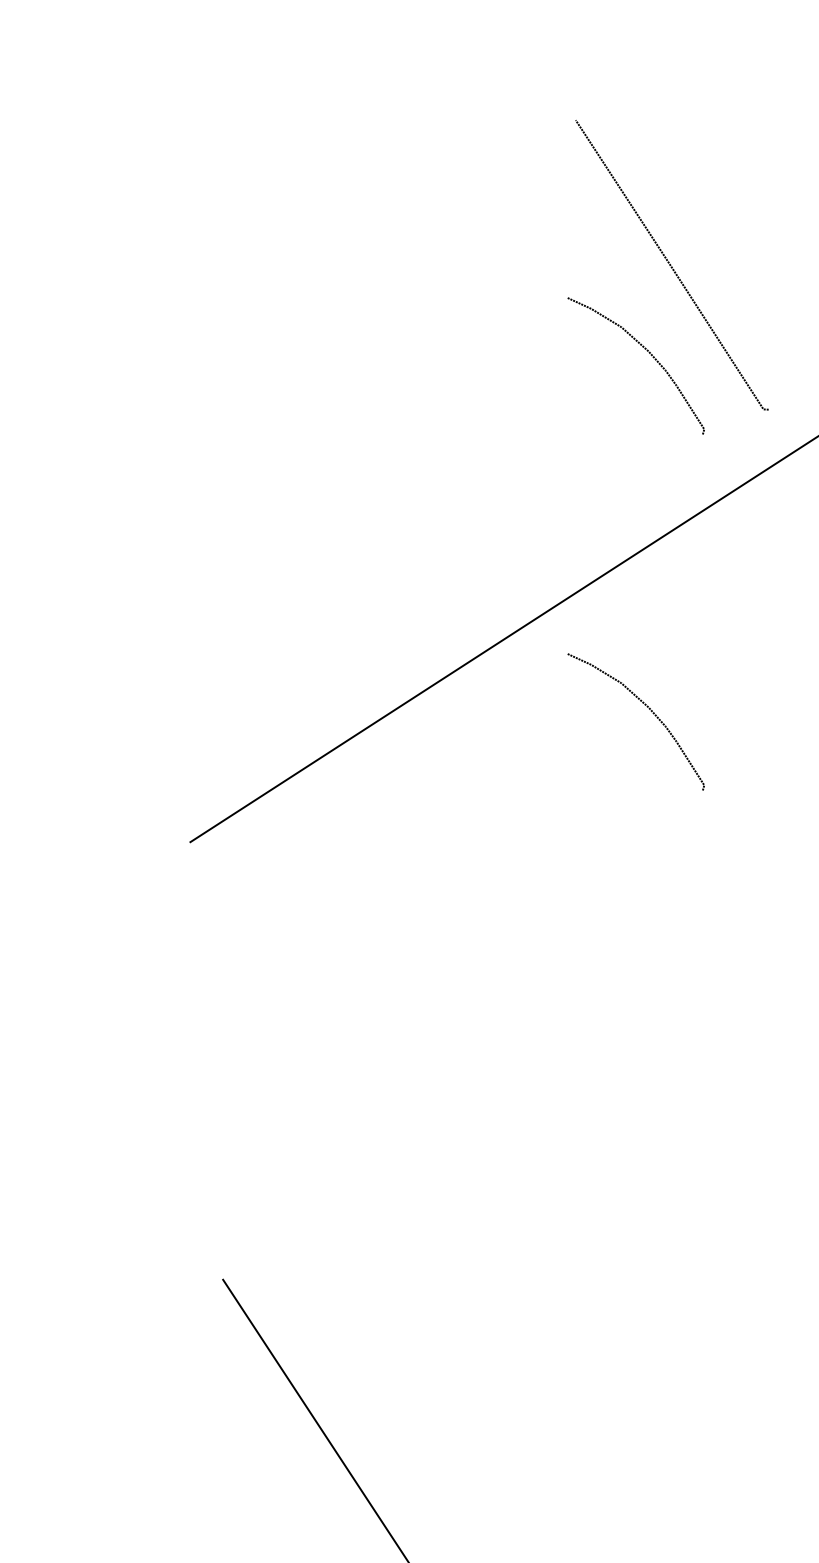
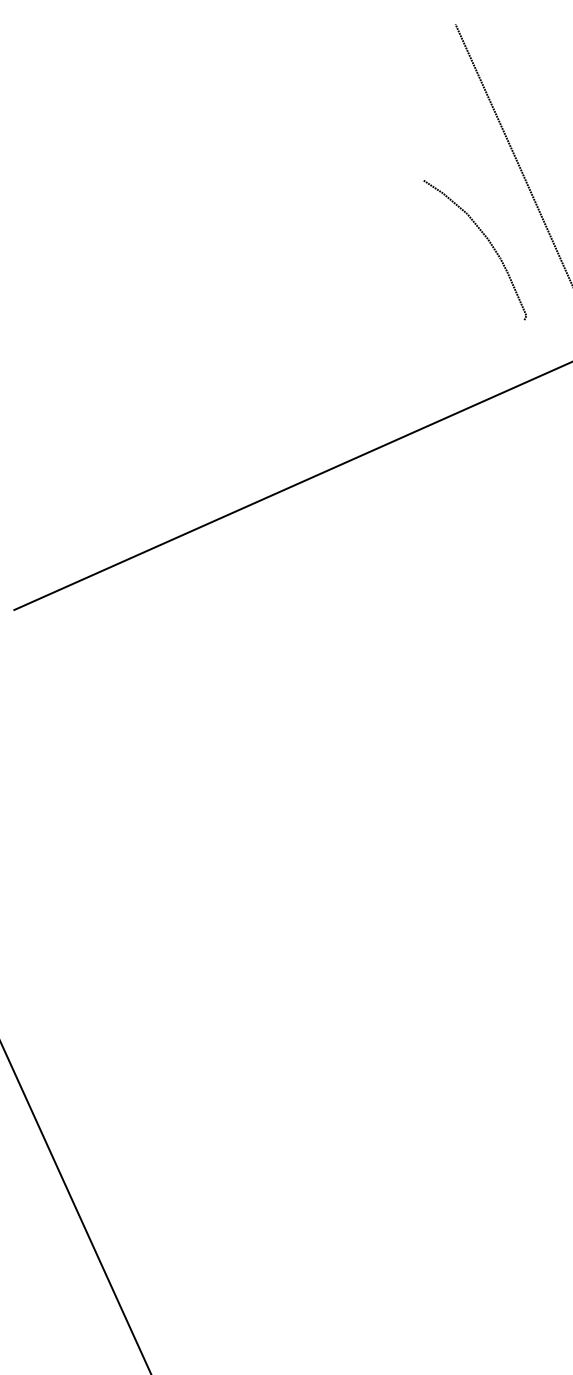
curve: (650, 711) -> (439, 558), removed

